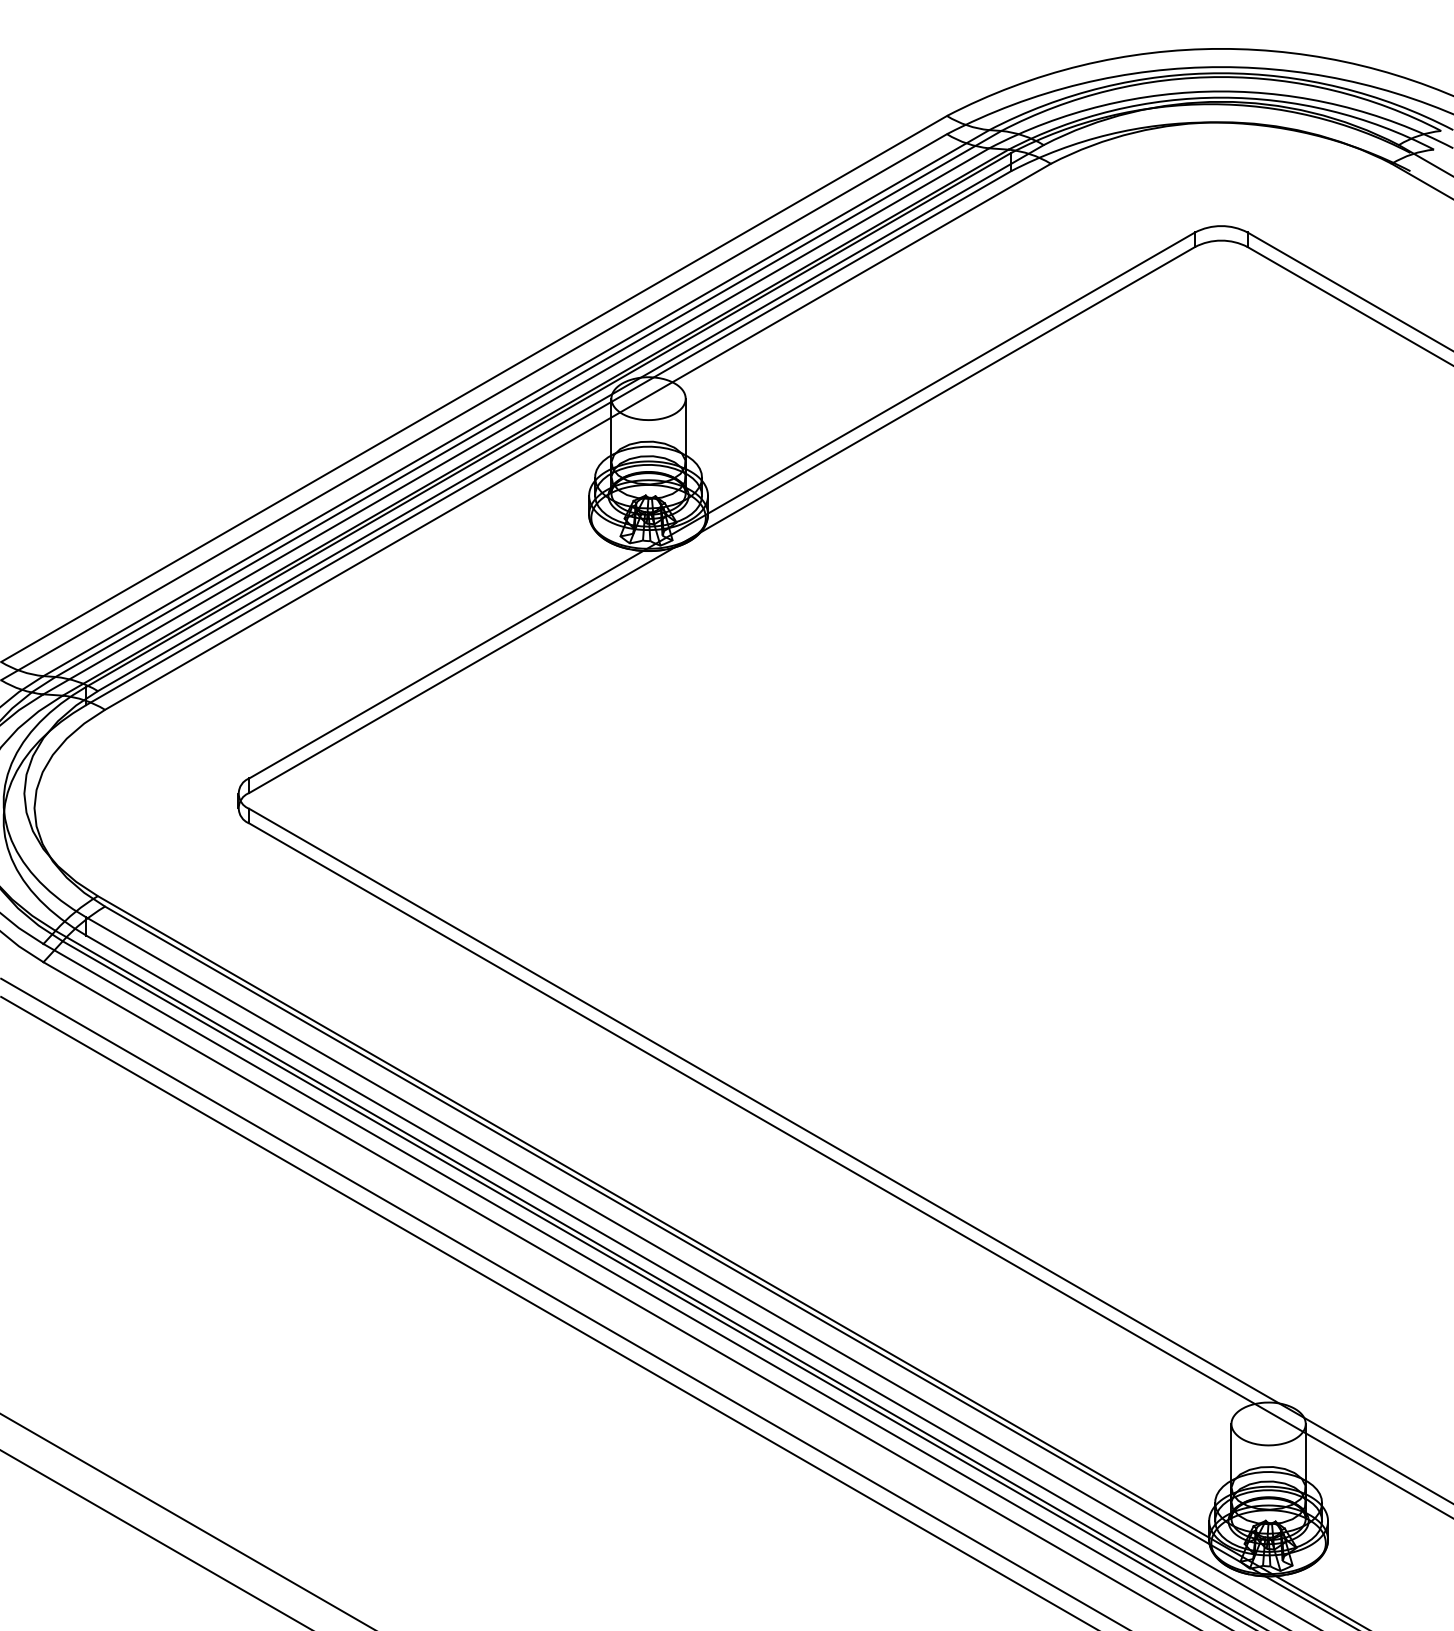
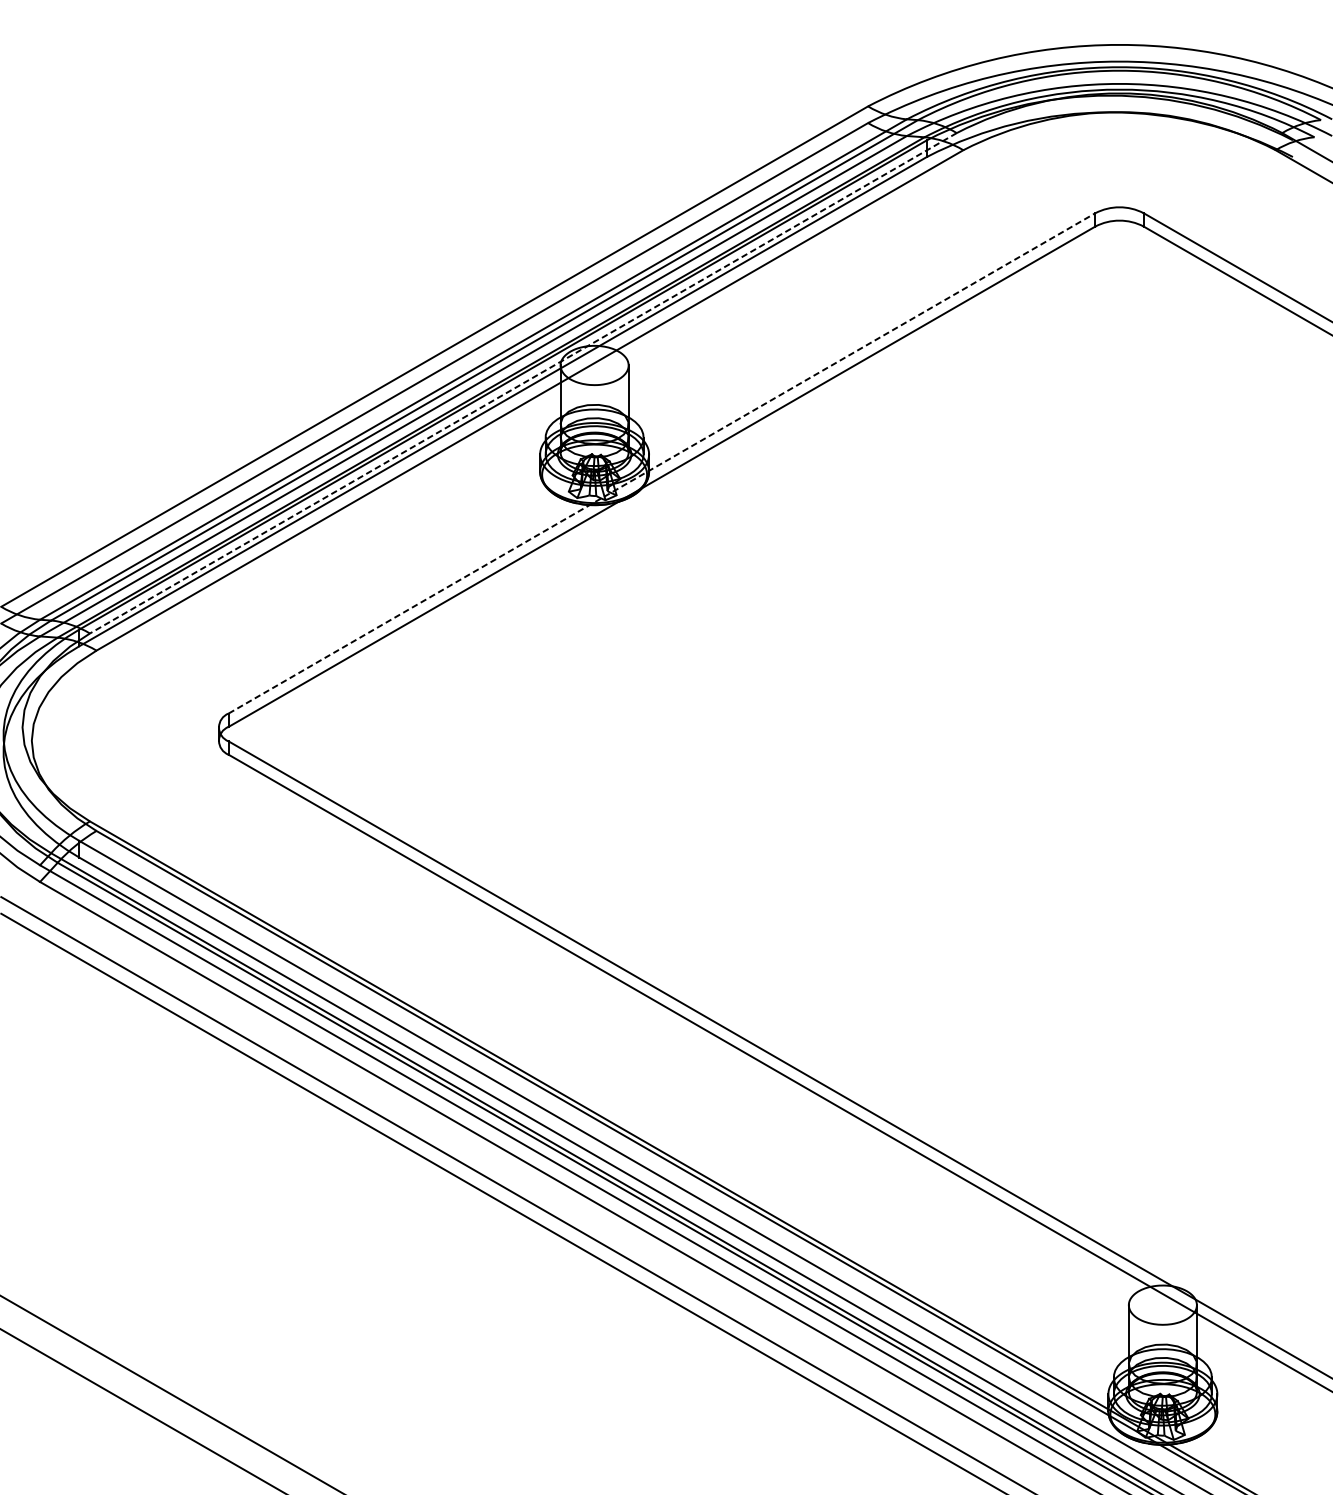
line: (570, 418) -> (523, 383), solid -> dashed
line: (722, 505) -> (662, 463), solid -> dashed

